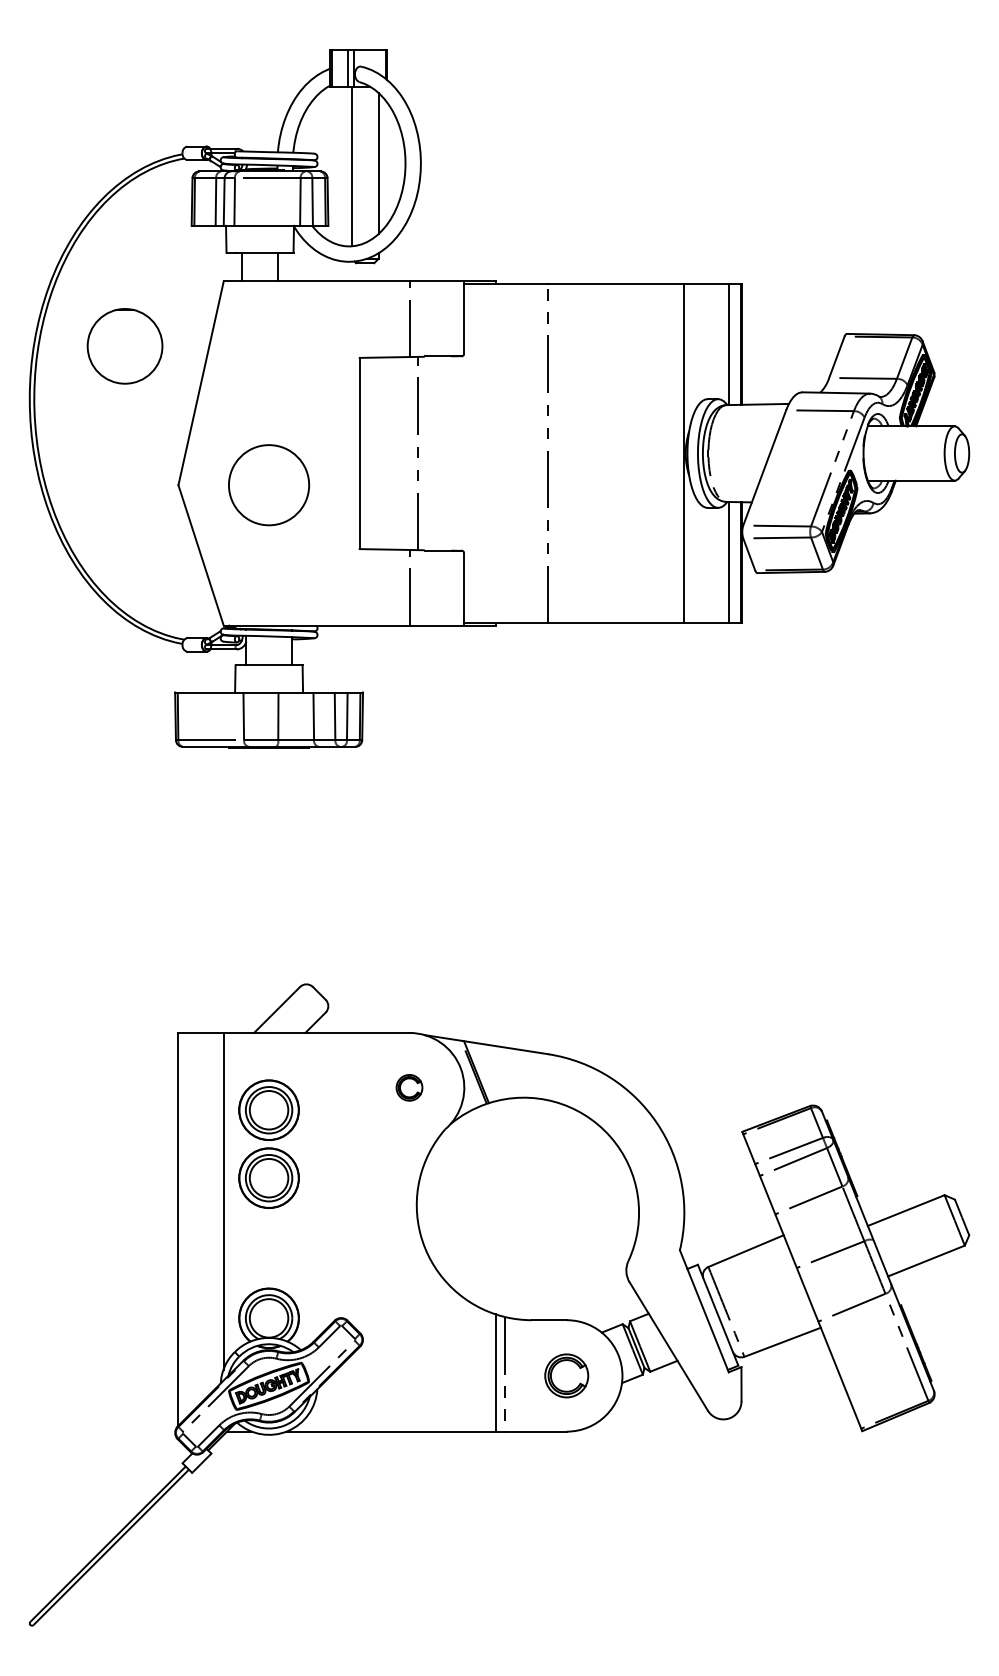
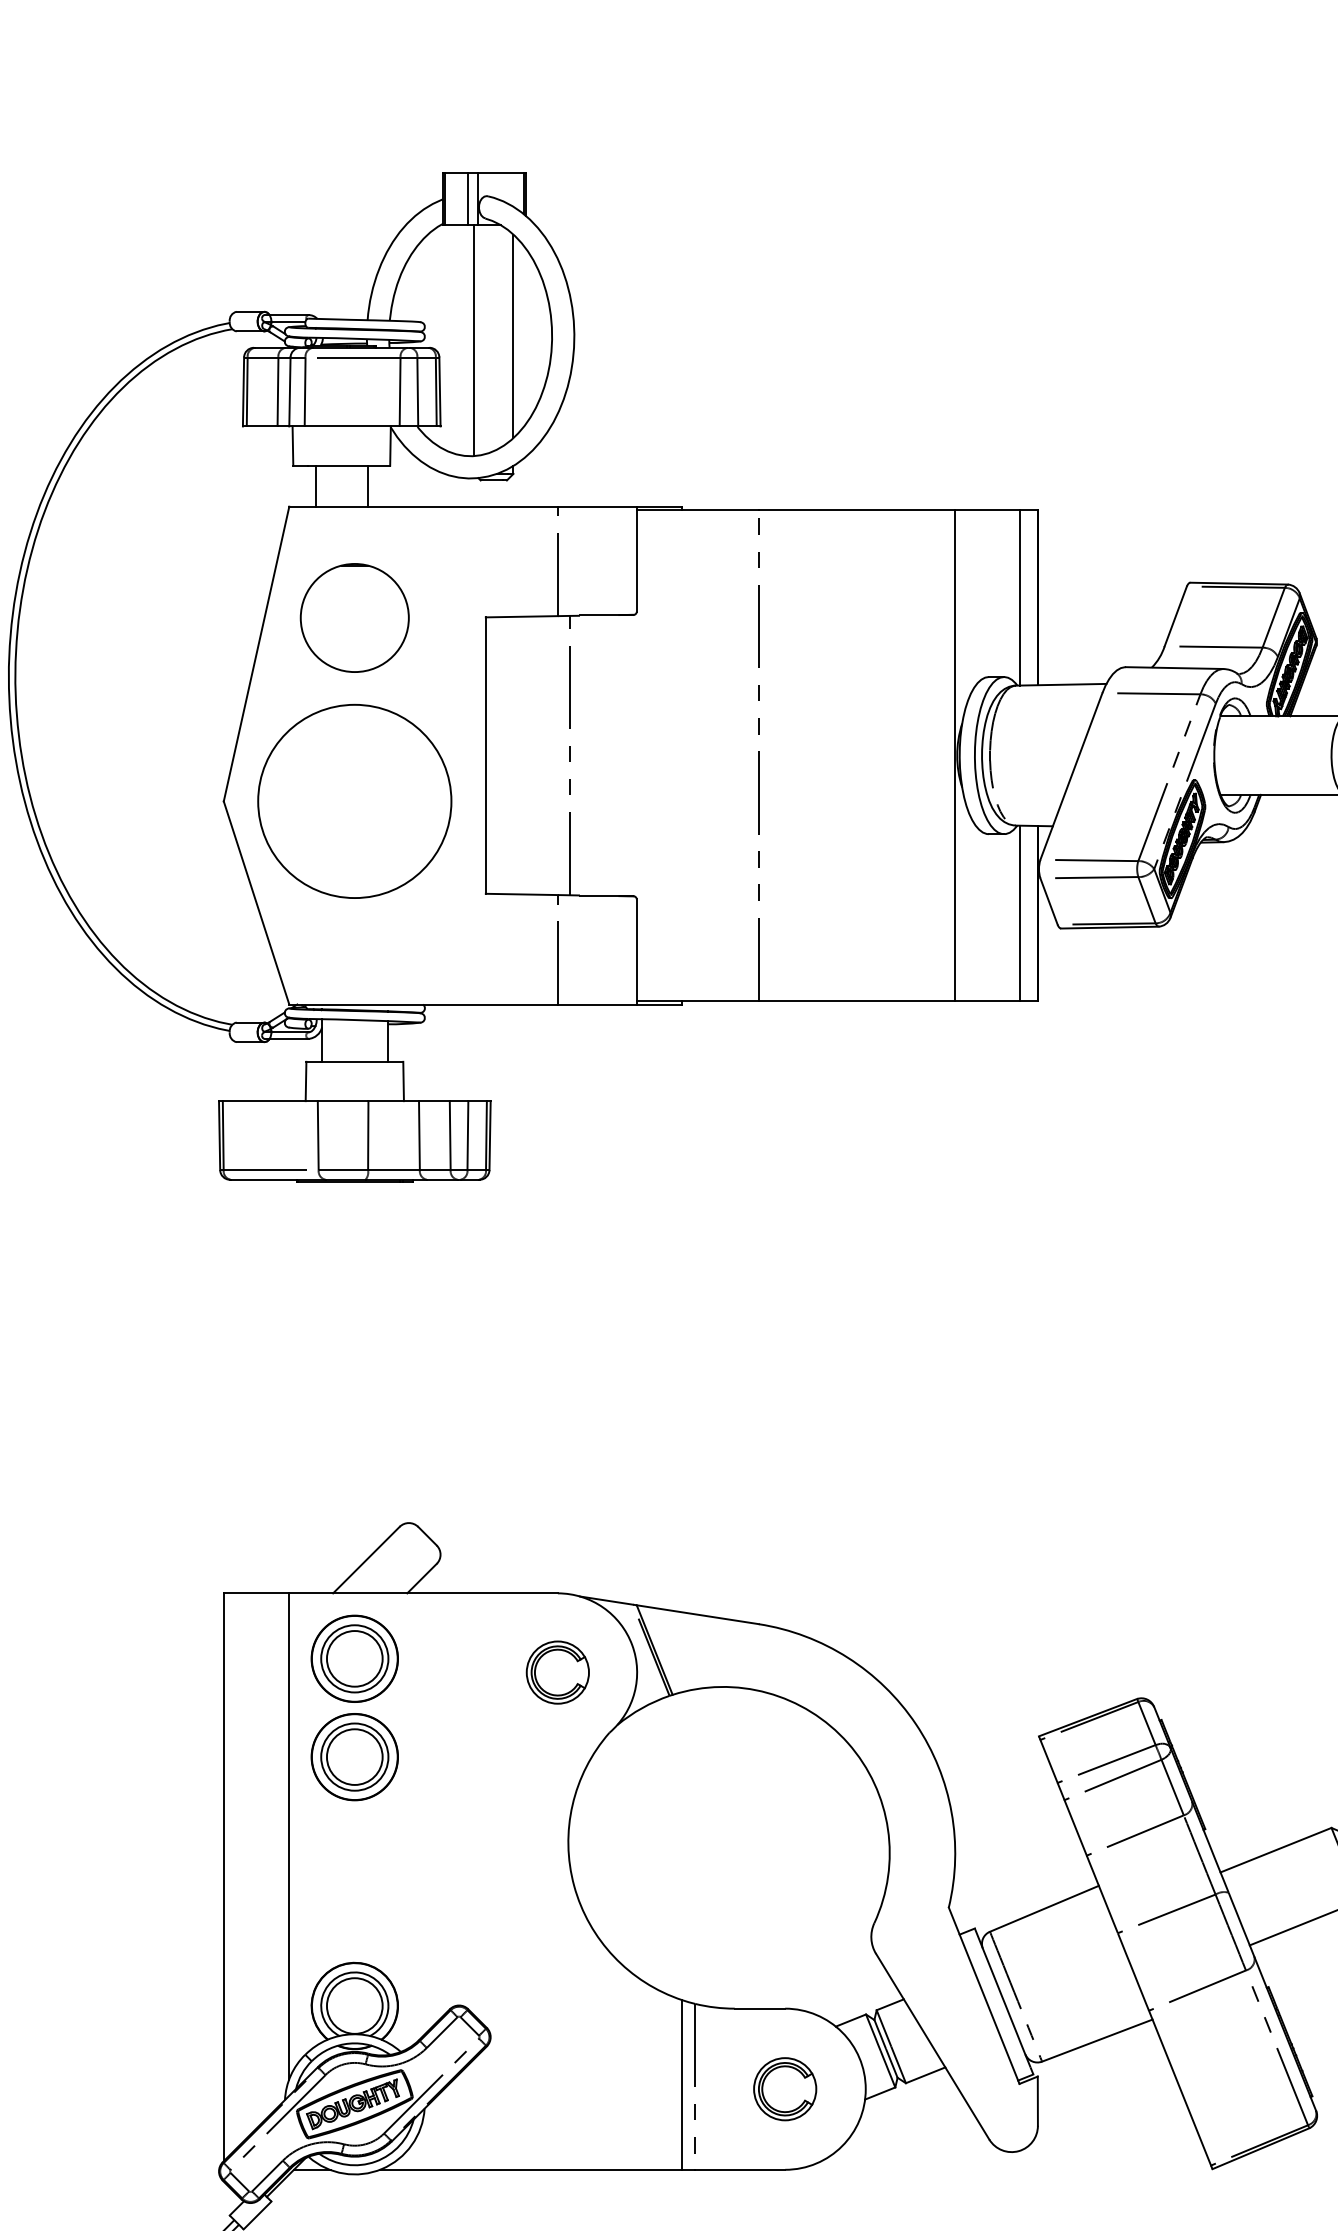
part: (124, 346) -> (353, 618), moved
circle: (268, 485) -> (353, 801), size x1.67
part: (409, 1087) -> (557, 1672), size x1.67
part: (268, 1143) -> (353, 1706), moved

